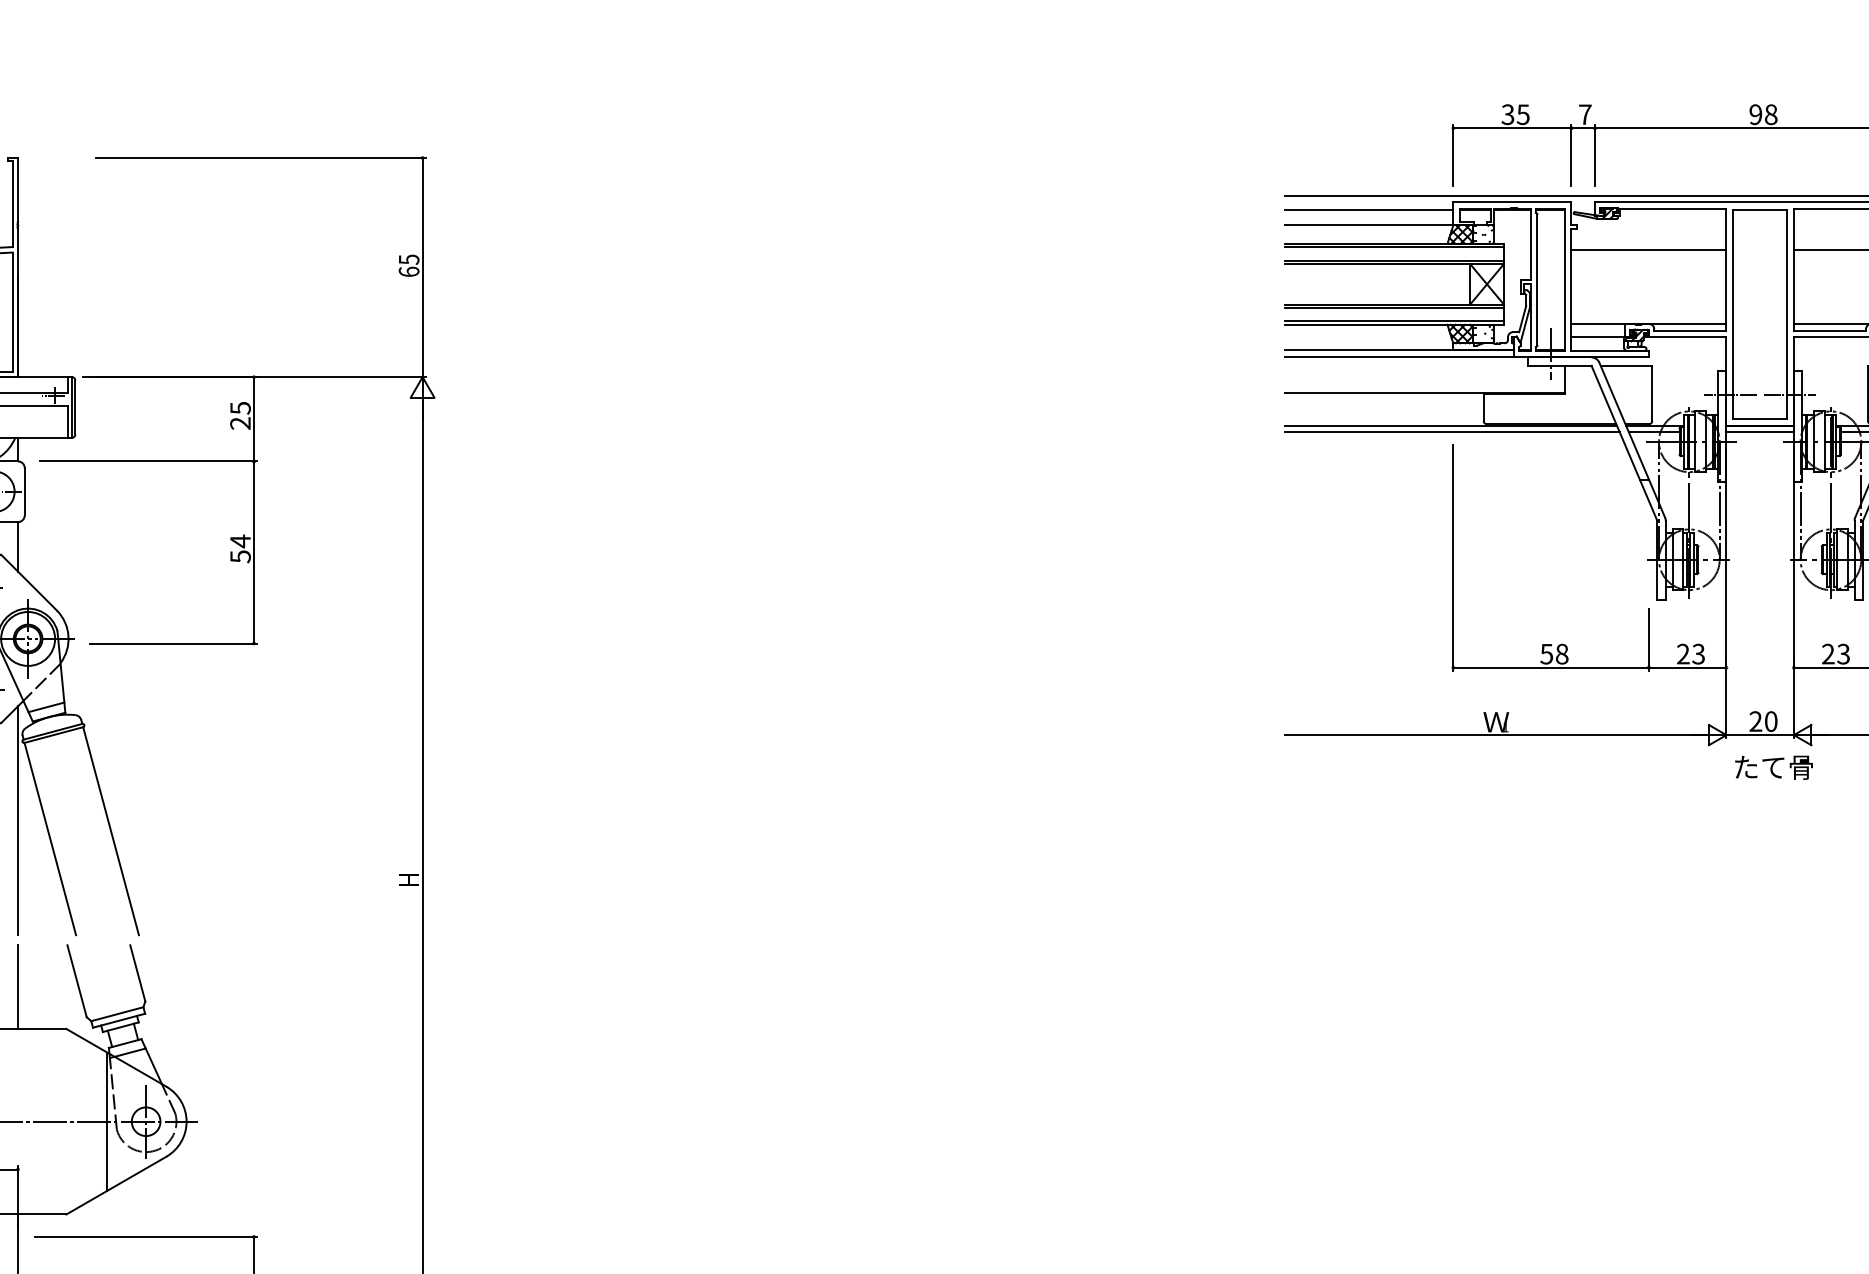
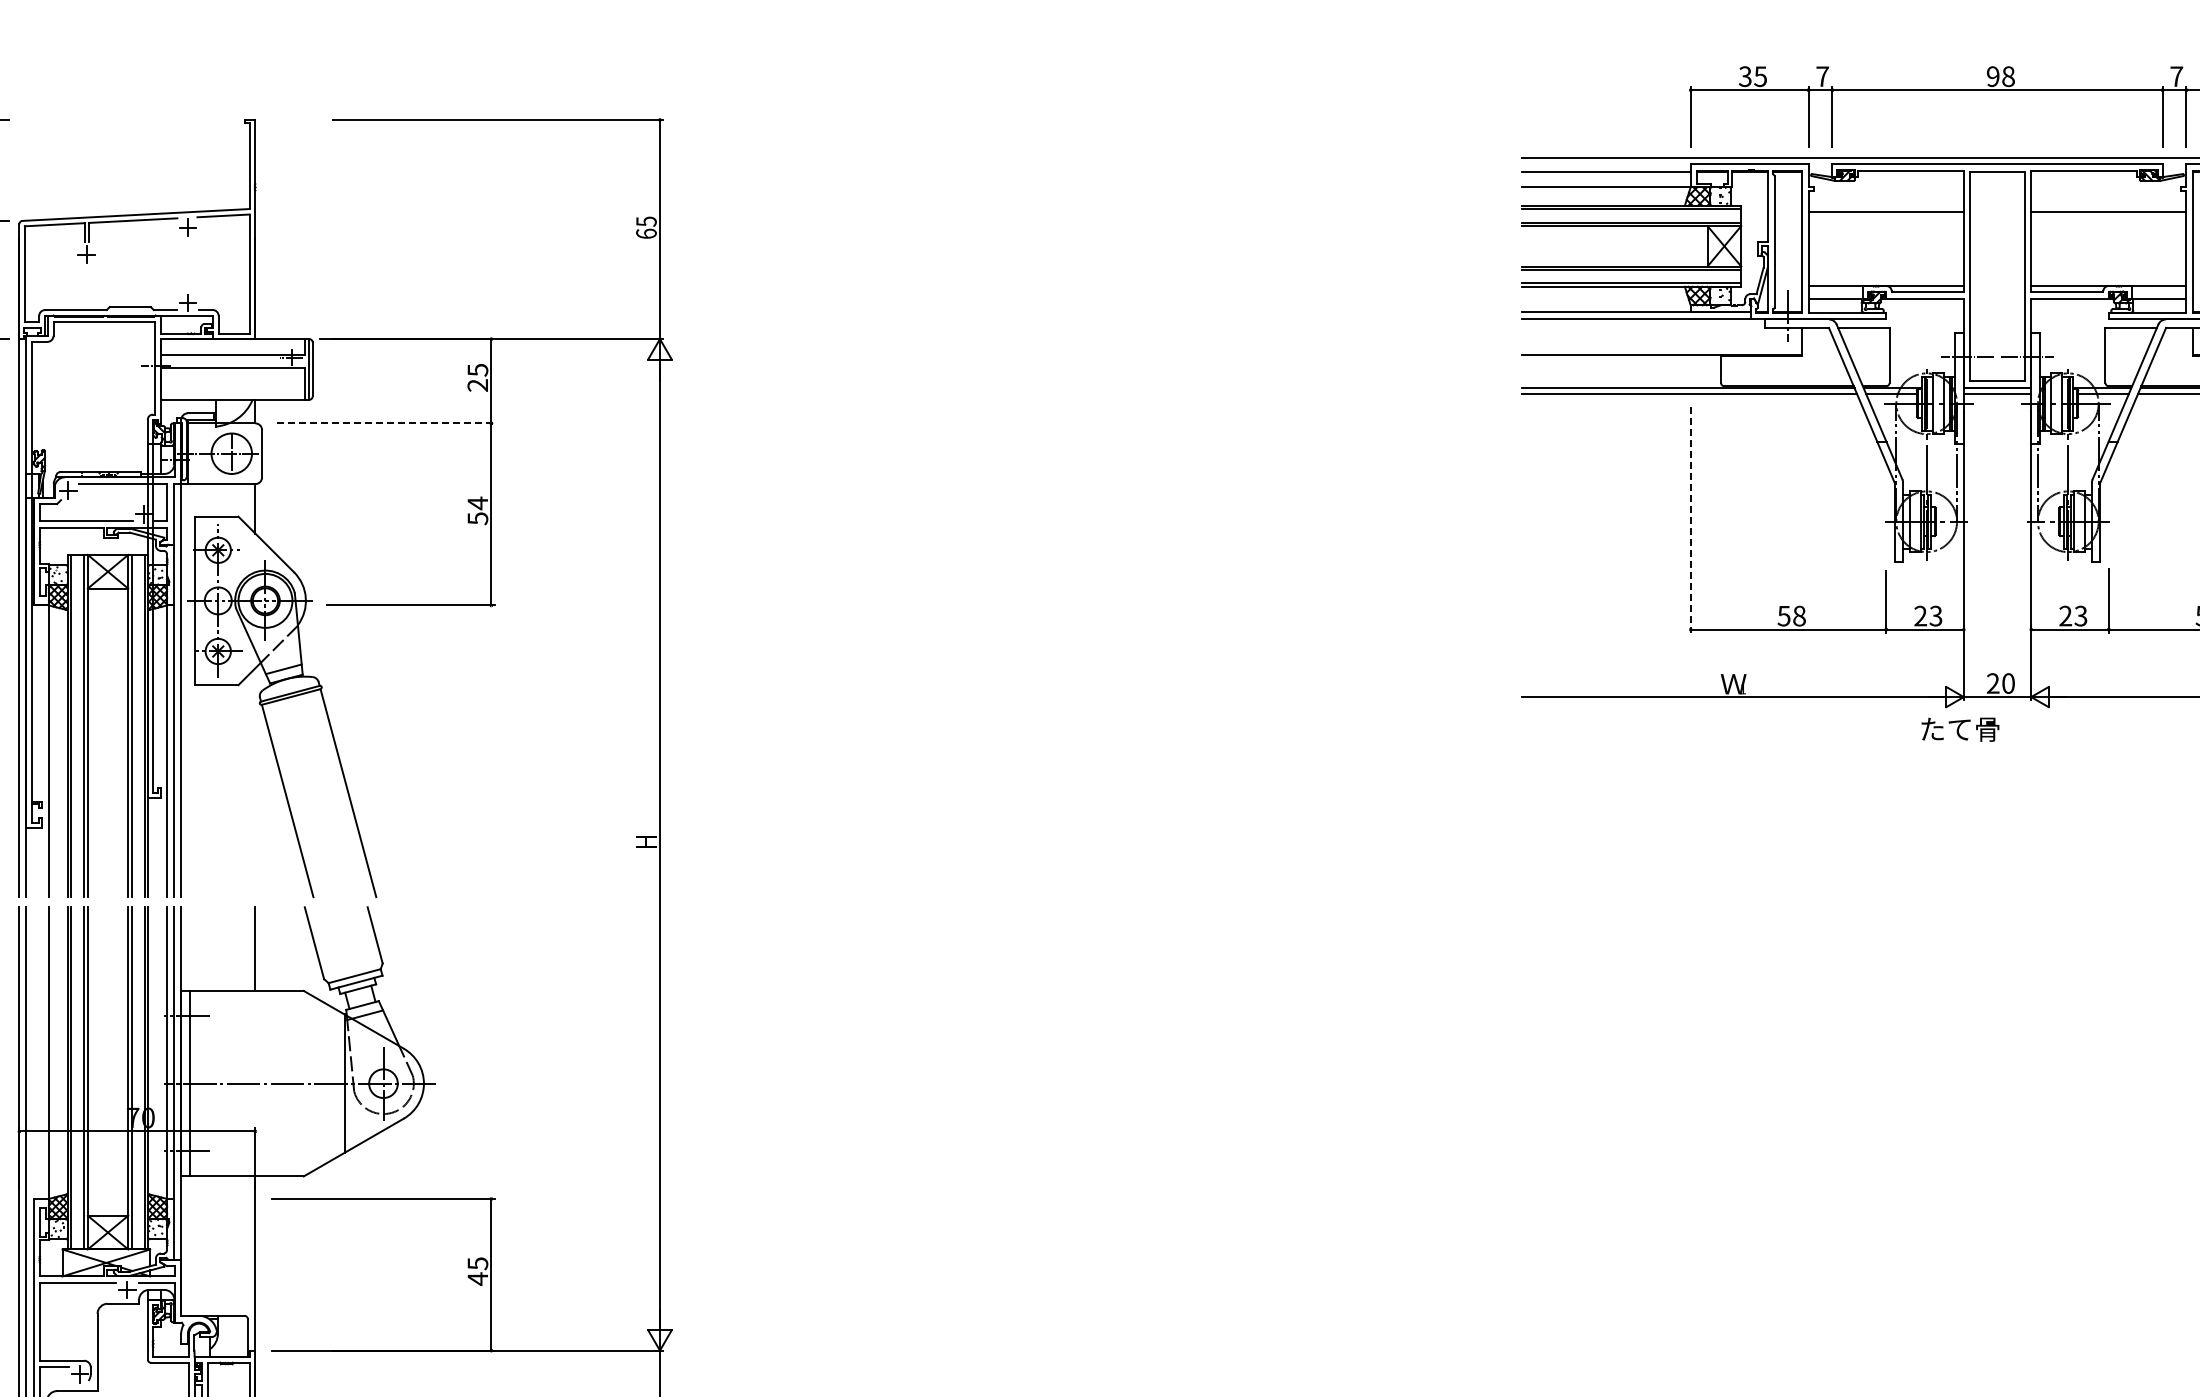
line: (149, 461) -> (386, 423), solid -> dashed
line: (1453, 558) -> (1690, 520), solid -> dashed
text: (1774, 767) -> (1960, 729), moved
line: (18, 820) -> (255, 782), removed

